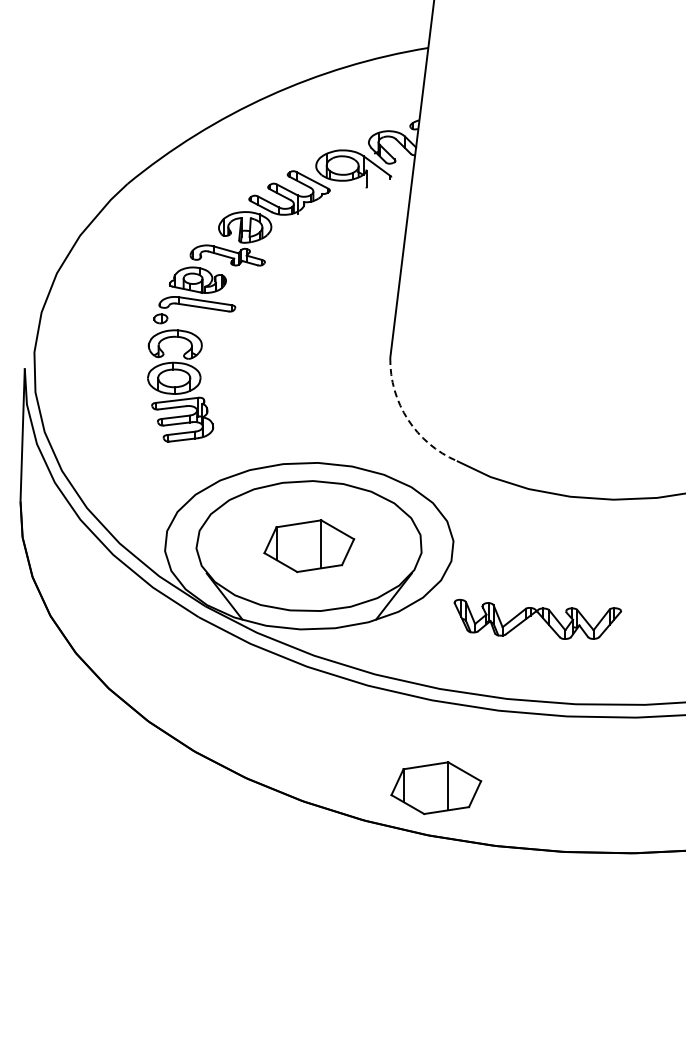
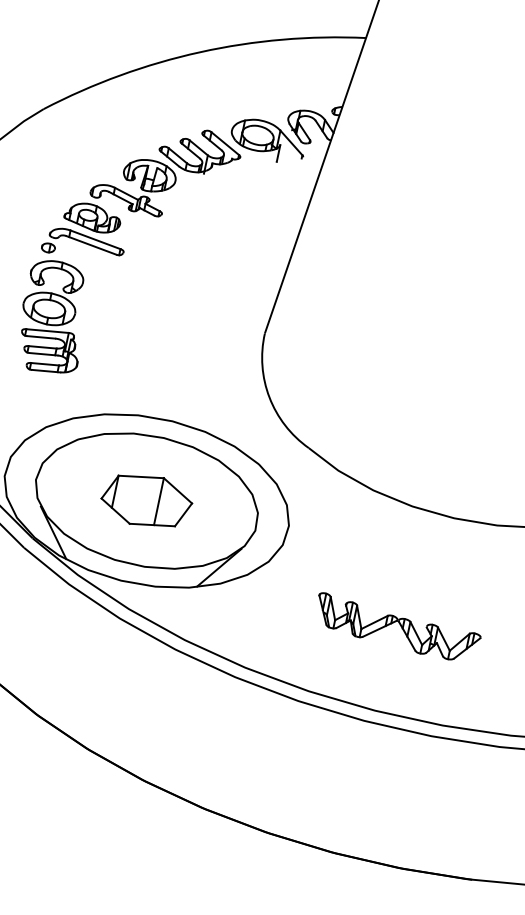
arc: (407, 419) -> (269, 397), dashed -> solid
part: (537, 618) -> (397, 627), moved
part: (436, 788) -> (221, 764), removed

